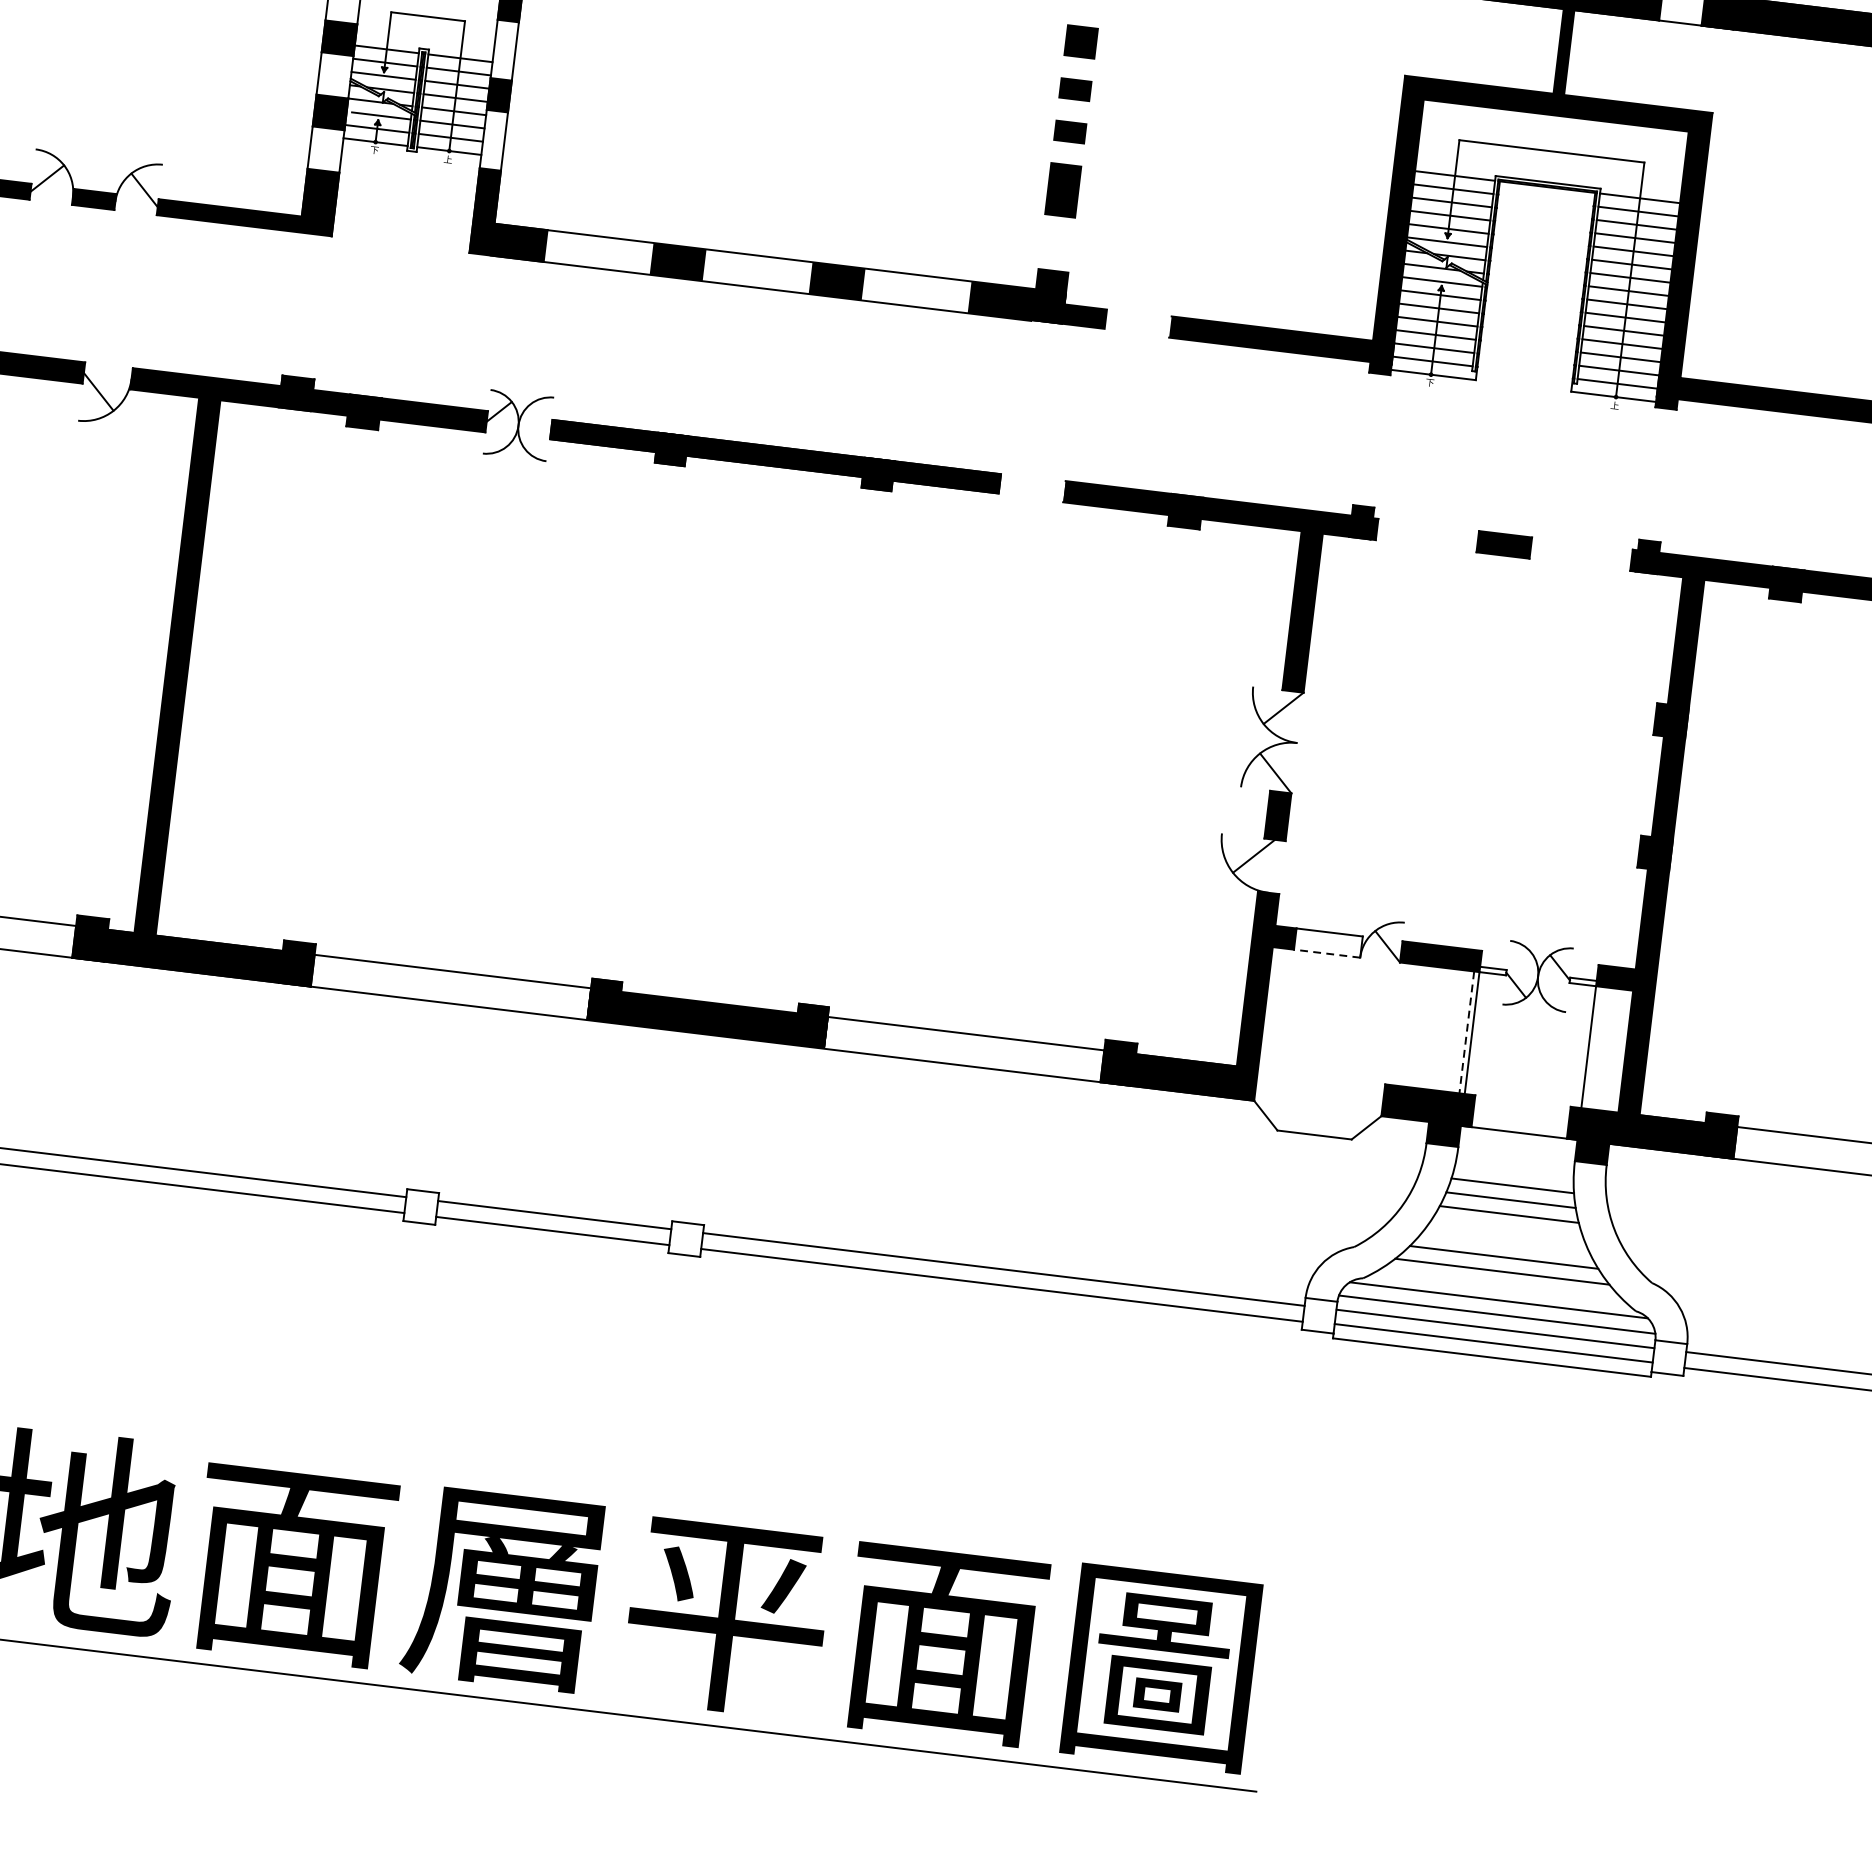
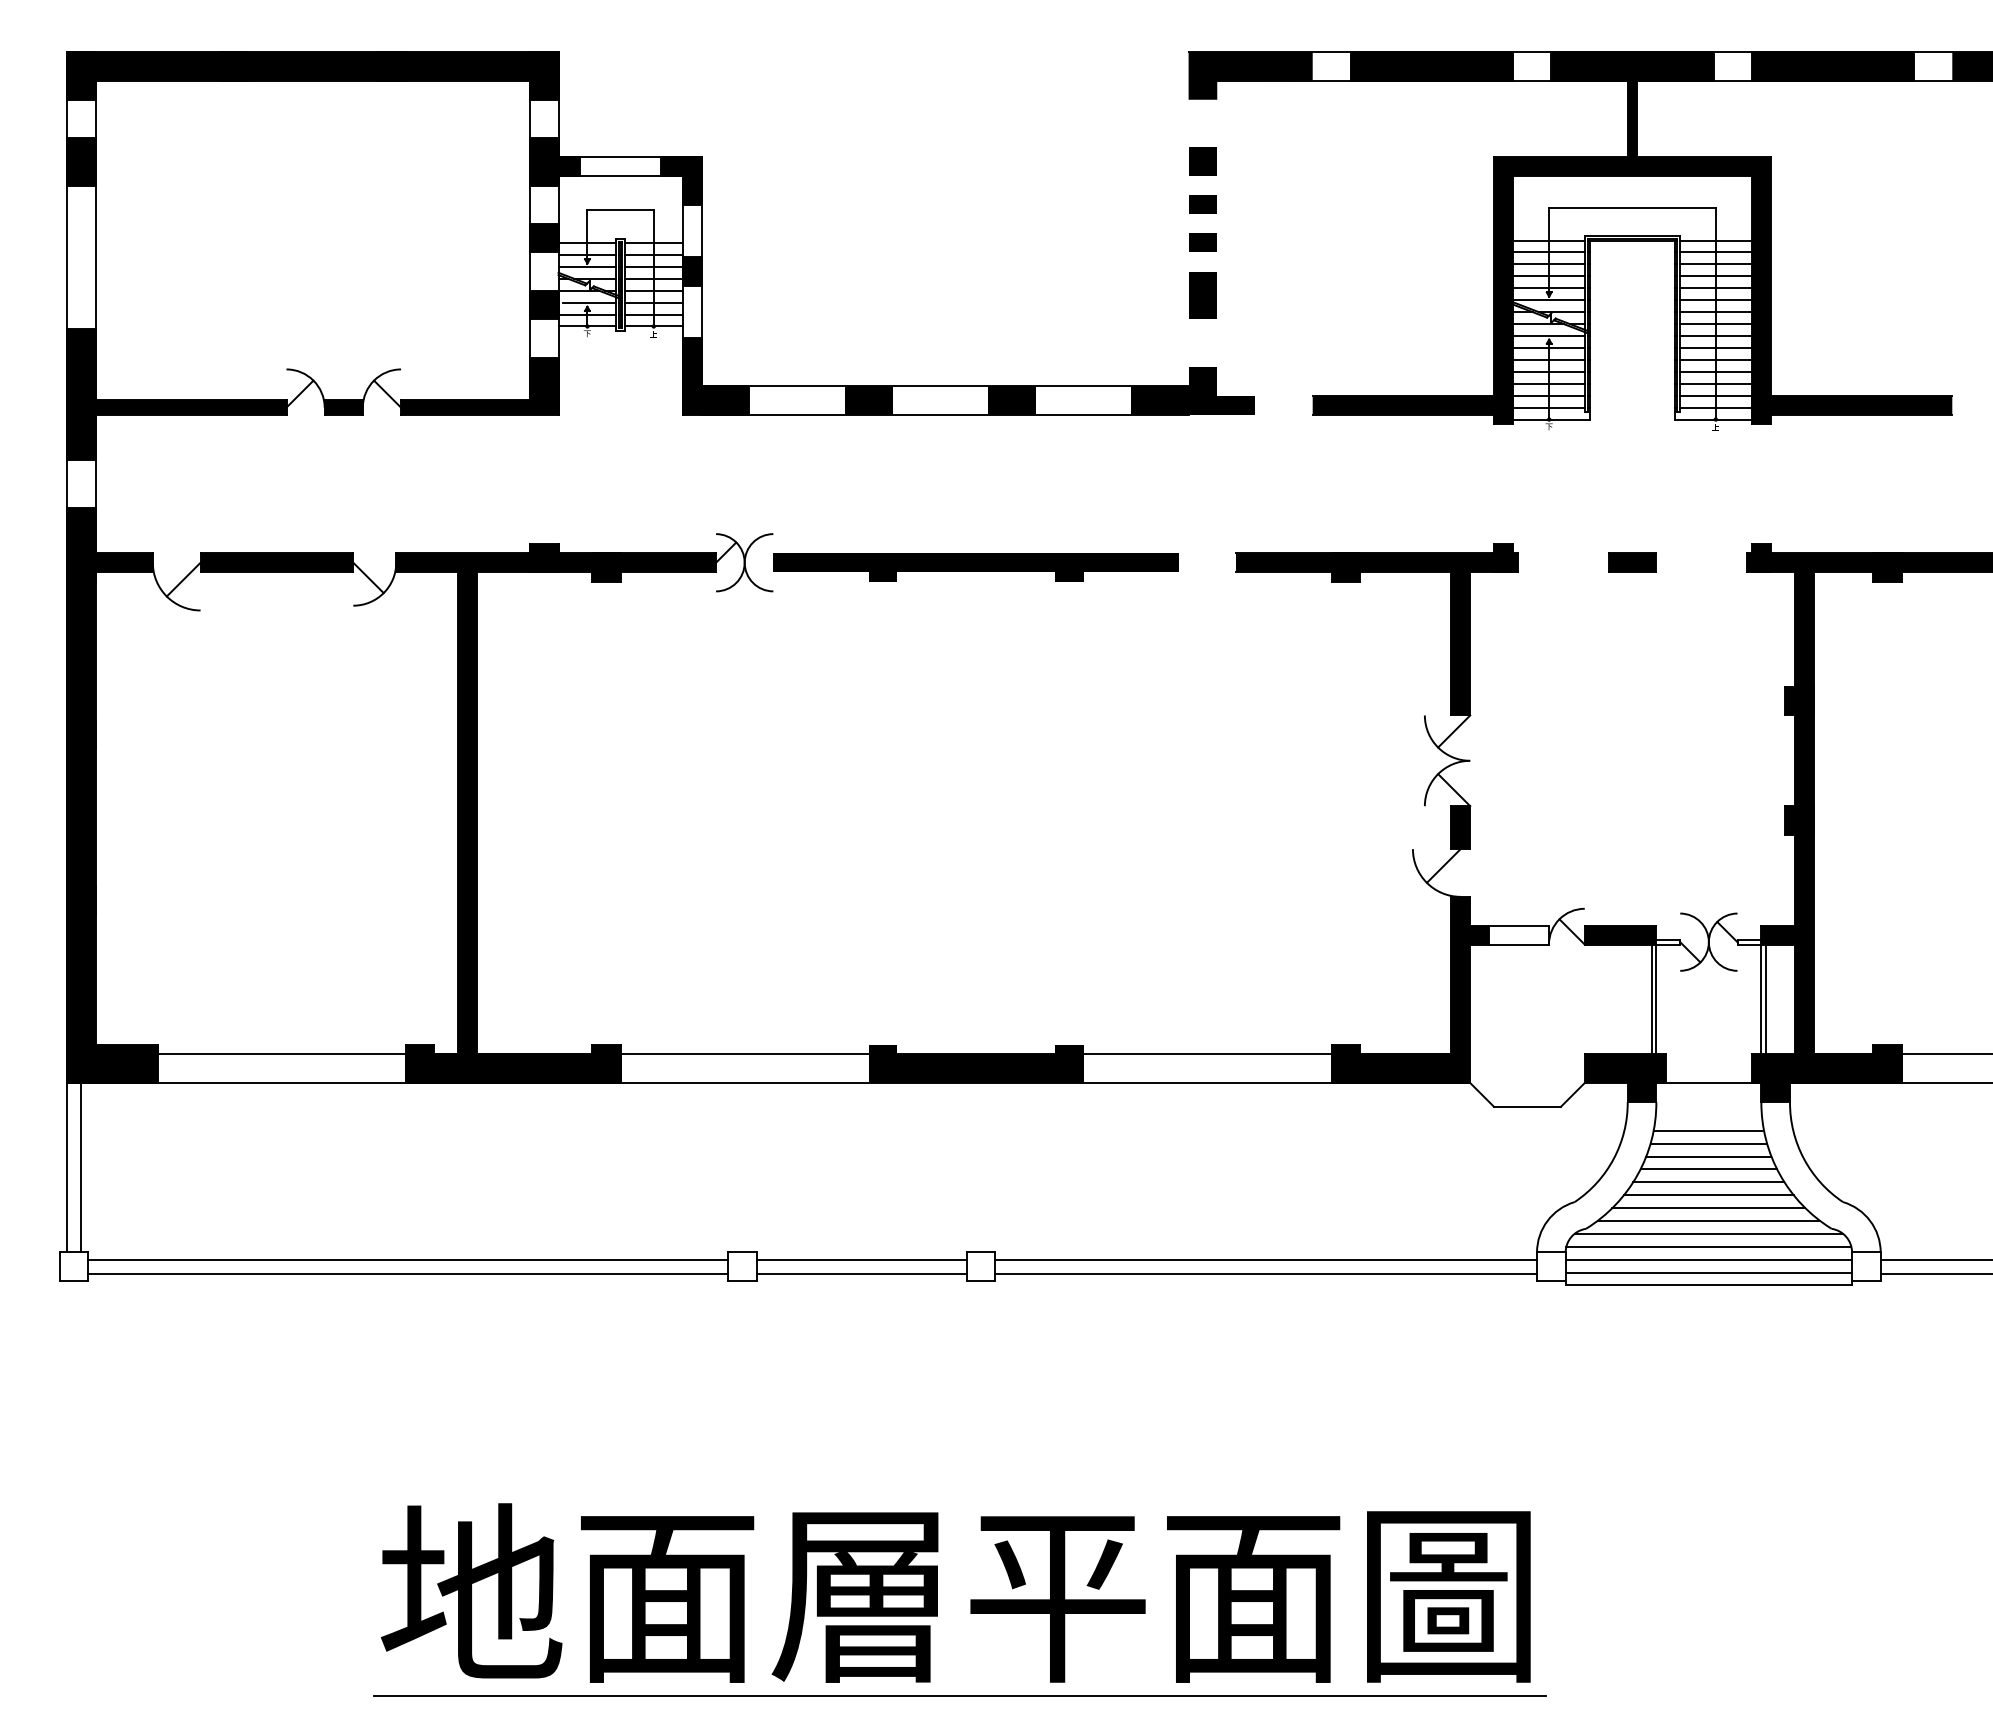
line: (1327, 953) -> (1519, 944), dashed -> solid
line: (1466, 1032) -> (1651, 999), dashed -> solid
line: (1594, 1047) -> (1766, 999), added
line: (1507, 1228) -> (1708, 1169), added
line: (1505, 1243) -> (1708, 1182), added
line: (1500, 1285) -> (1708, 1220), added

